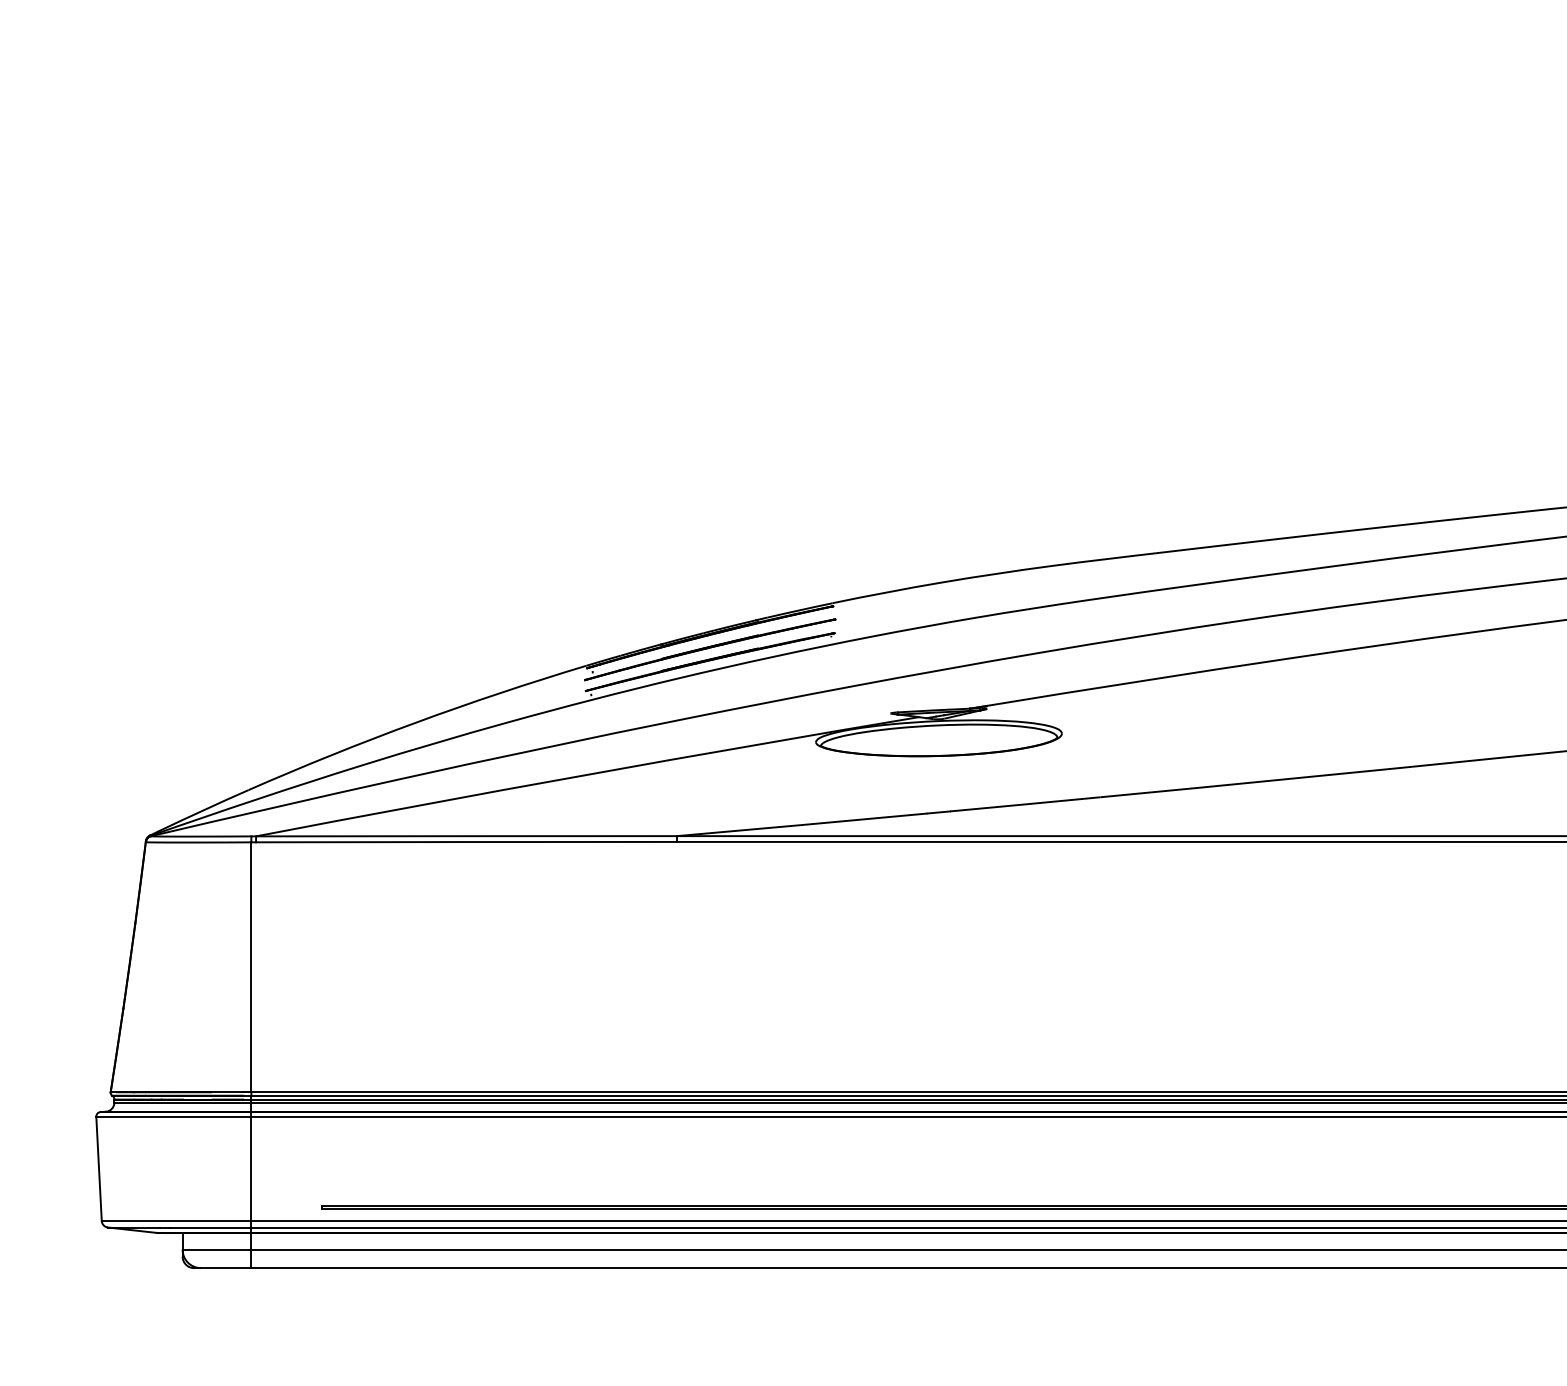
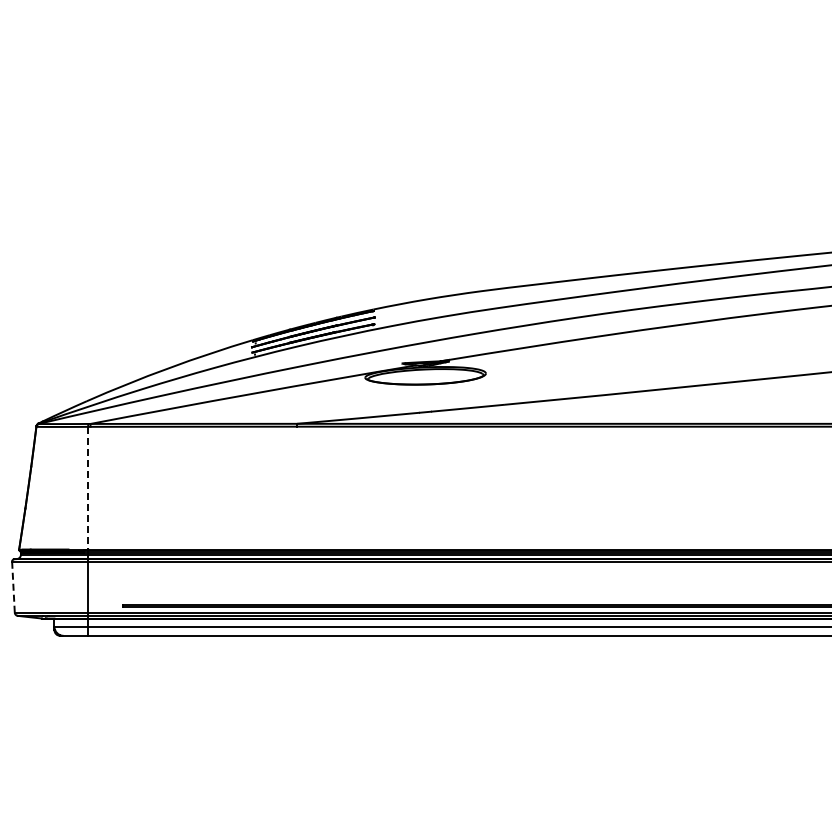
line: (251, 967) -> (88, 488), solid -> dashed
line: (99, 1169) -> (13, 587), solid -> dashed

